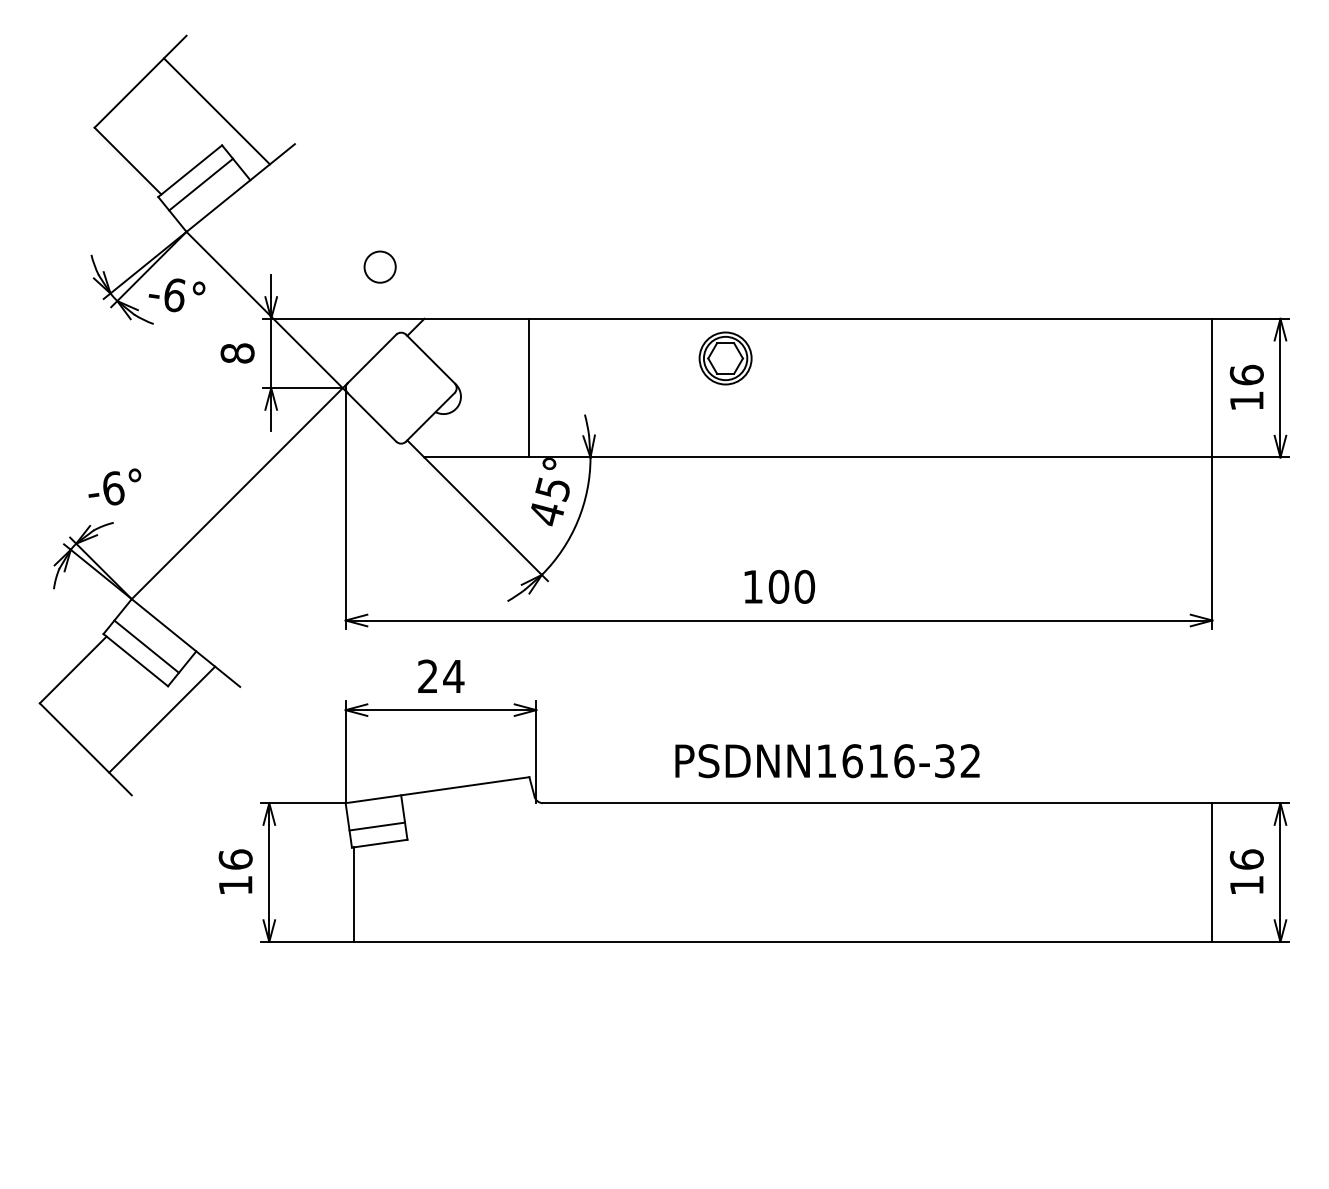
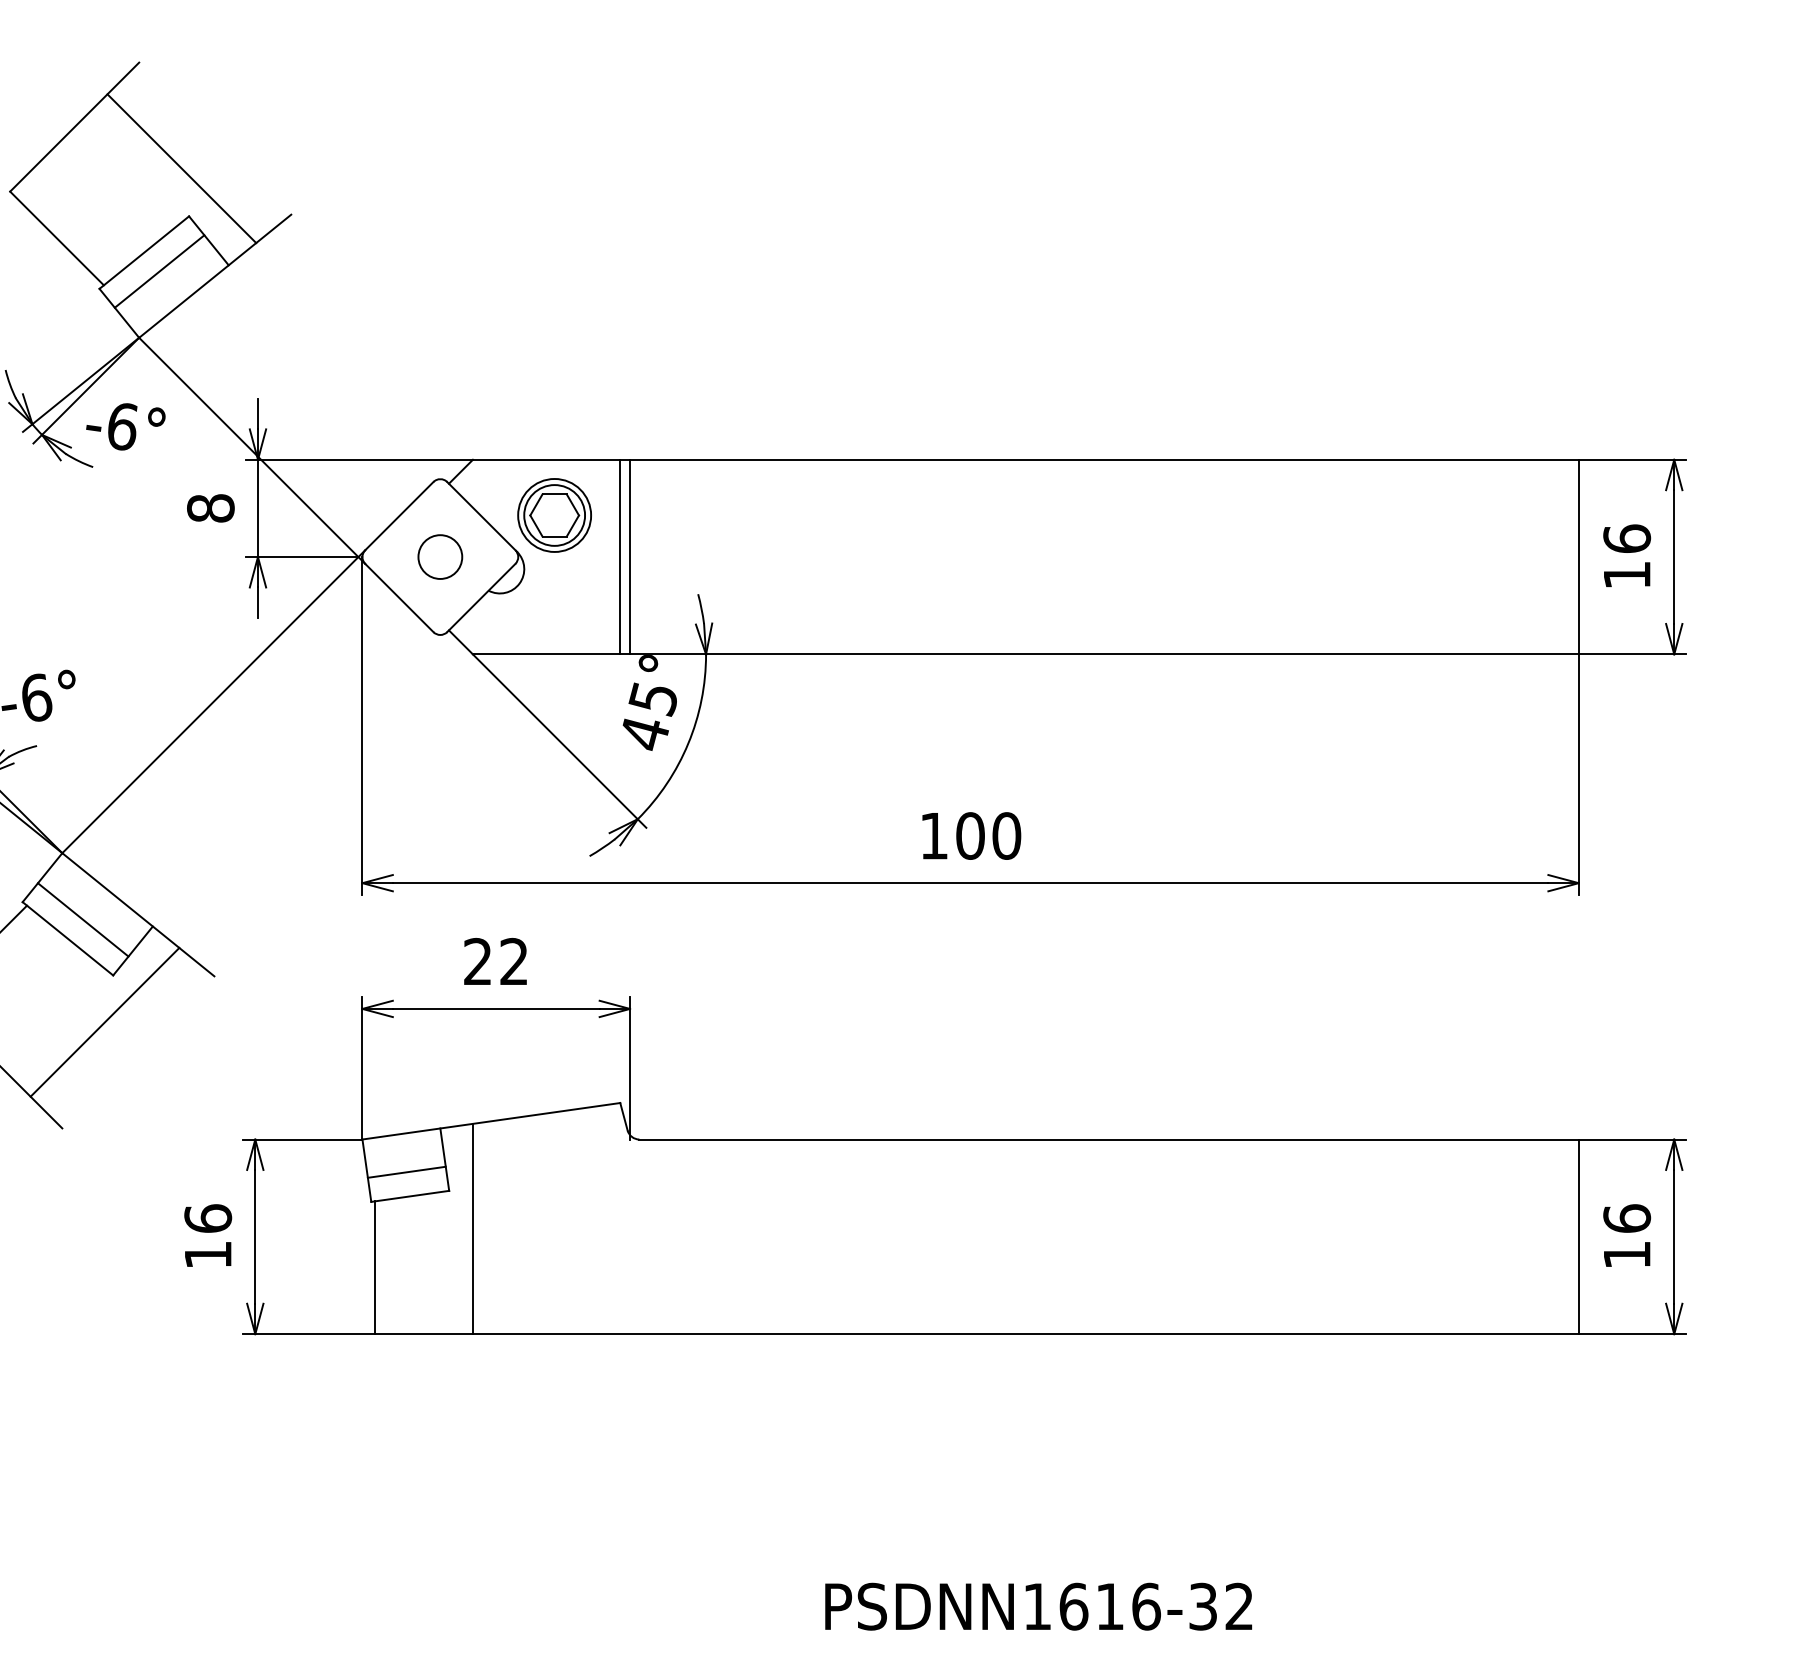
circle: (379, 266) -> (439, 556), moved
part: (725, 358) -> (554, 515), moved
line: (536, 387) -> (630, 556), added
text: (453, 675) -> (513, 960), 24 -> 22
text: (827, 761) -> (1038, 1607), moved
line: (424, 866) -> (473, 1228), added

